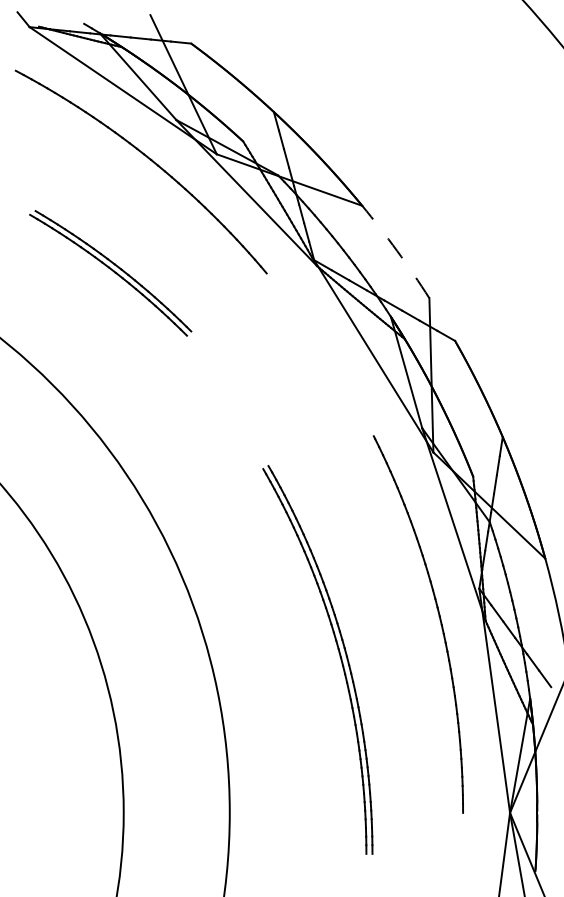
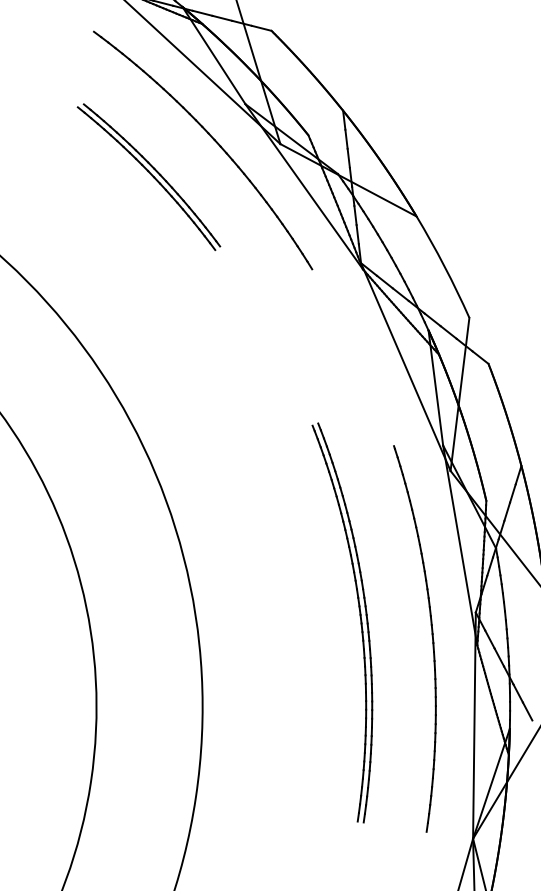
arc: (397, 251) -> (444, 266), dashed -> solid
part: (110, 273) -> (148, 177), moved
part: (338, 653) -> (359, 619), moved

